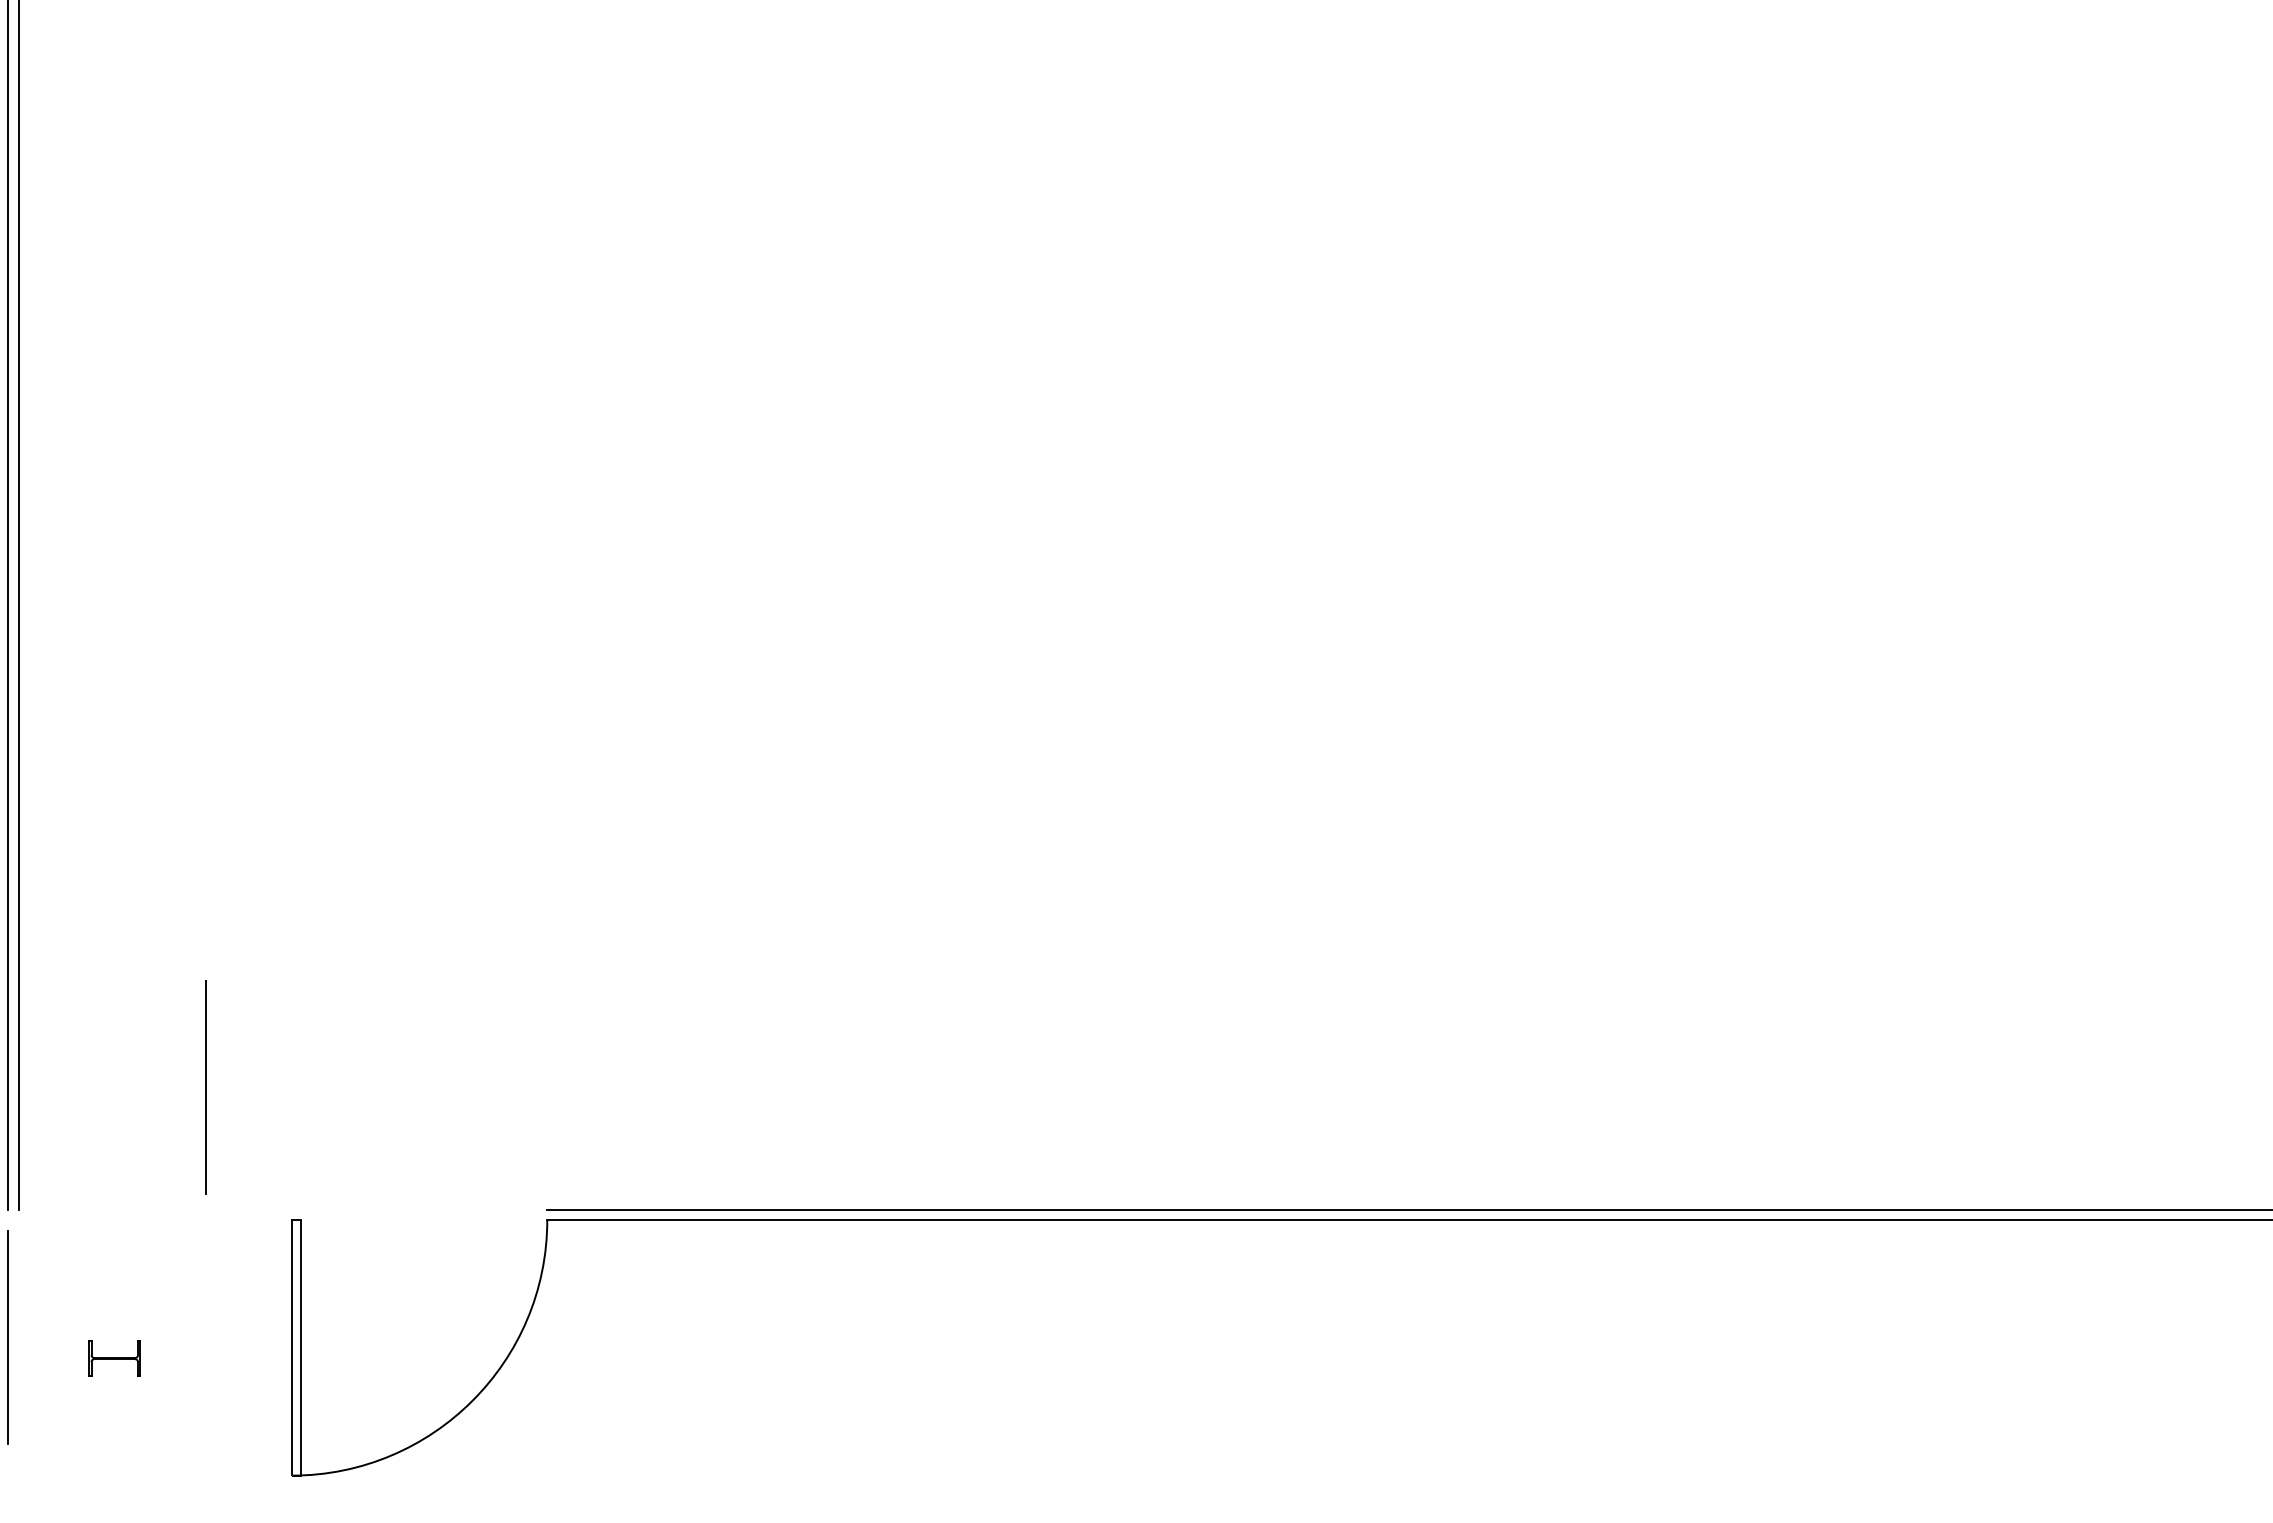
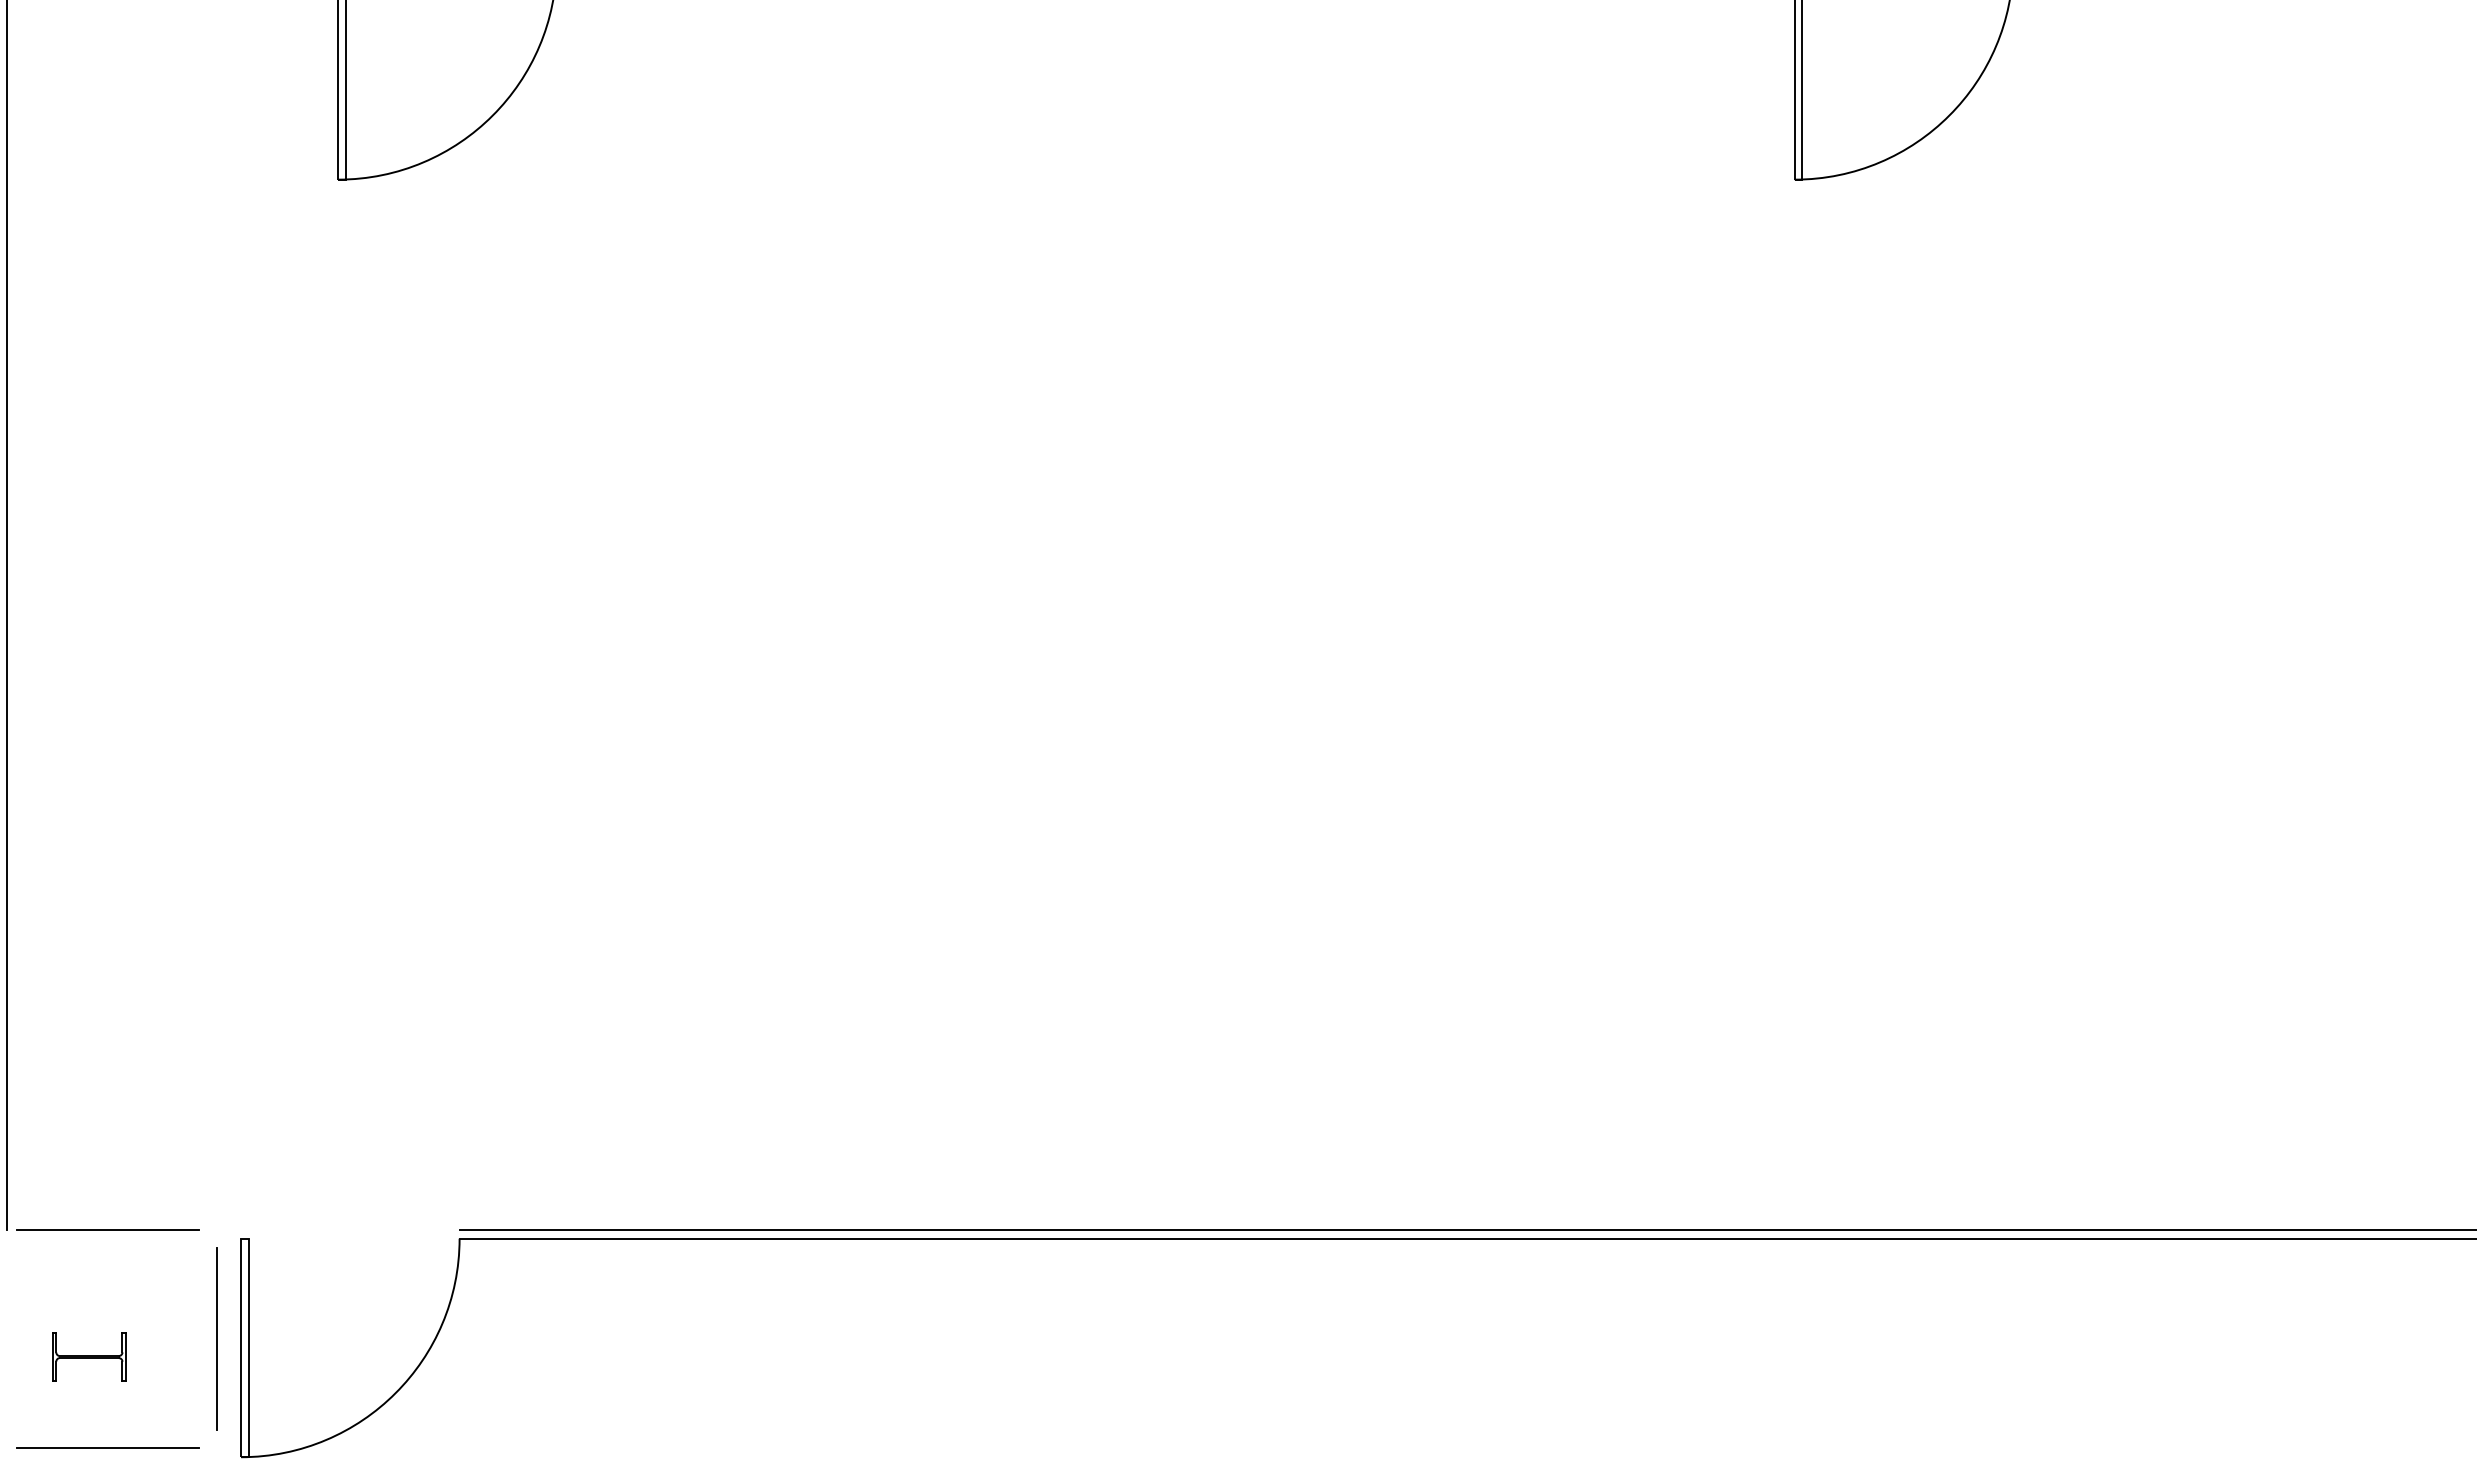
line: (205, 1086) -> (216, 1338), moved
line: (135, 1209) -> (107, 1229), added
part: (114, 1357) -> (89, 1356), size x1.67
line: (135, 1465) -> (107, 1448), added

